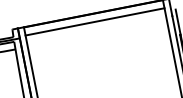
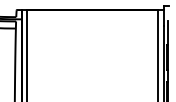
line: (94, 21) -> (92, 17), removed

